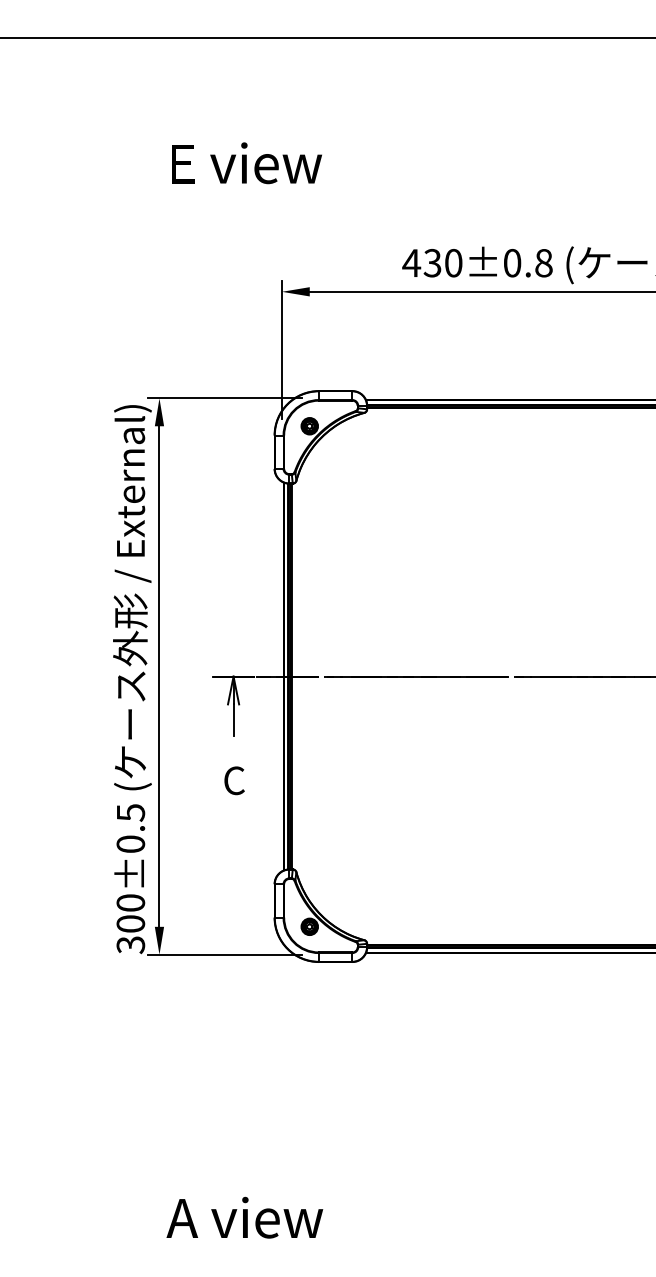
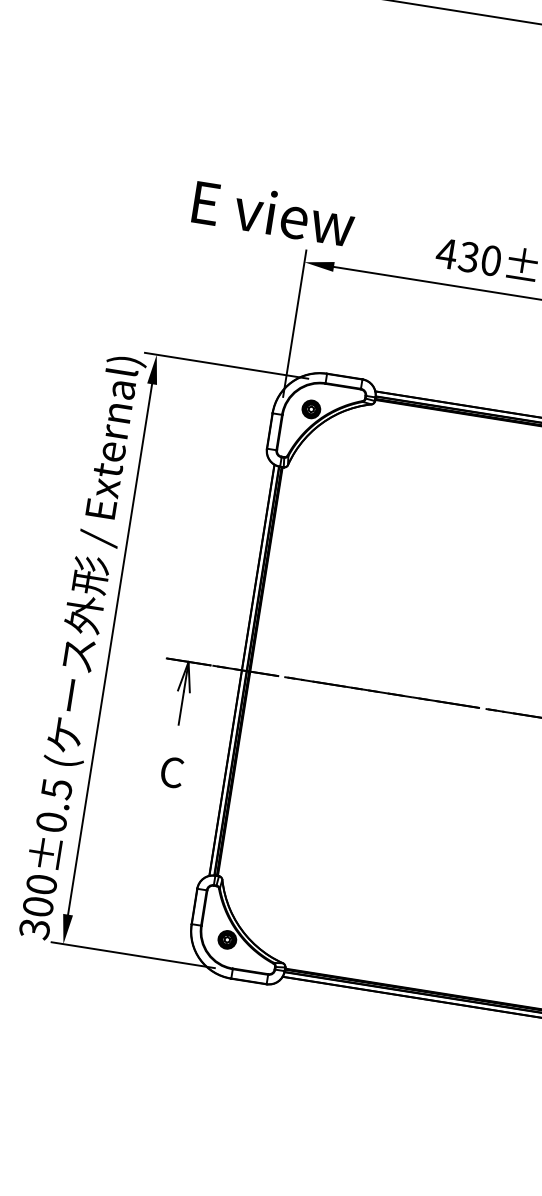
text: (246, 163) -> (273, 213), moved

